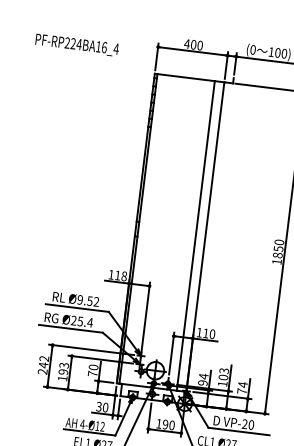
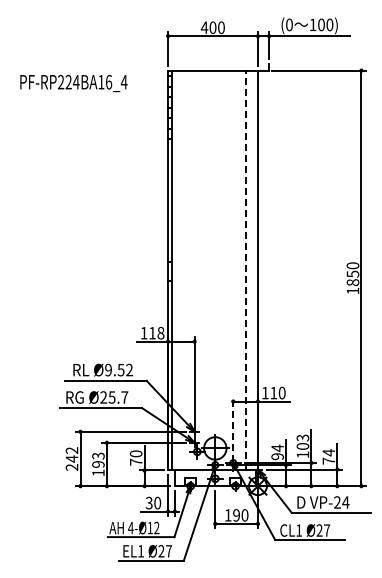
text: (76, 45) -> (73, 83), moved
line: (195, 235) -> (245, 270), solid -> dashed
text: (89, 322) -> (124, 397), Ø25.4 -> Ø25.7
line: (171, 353) -> (233, 424), solid -> dashed
text: (251, 424) -> (345, 502), VP-20 -> VP-24

